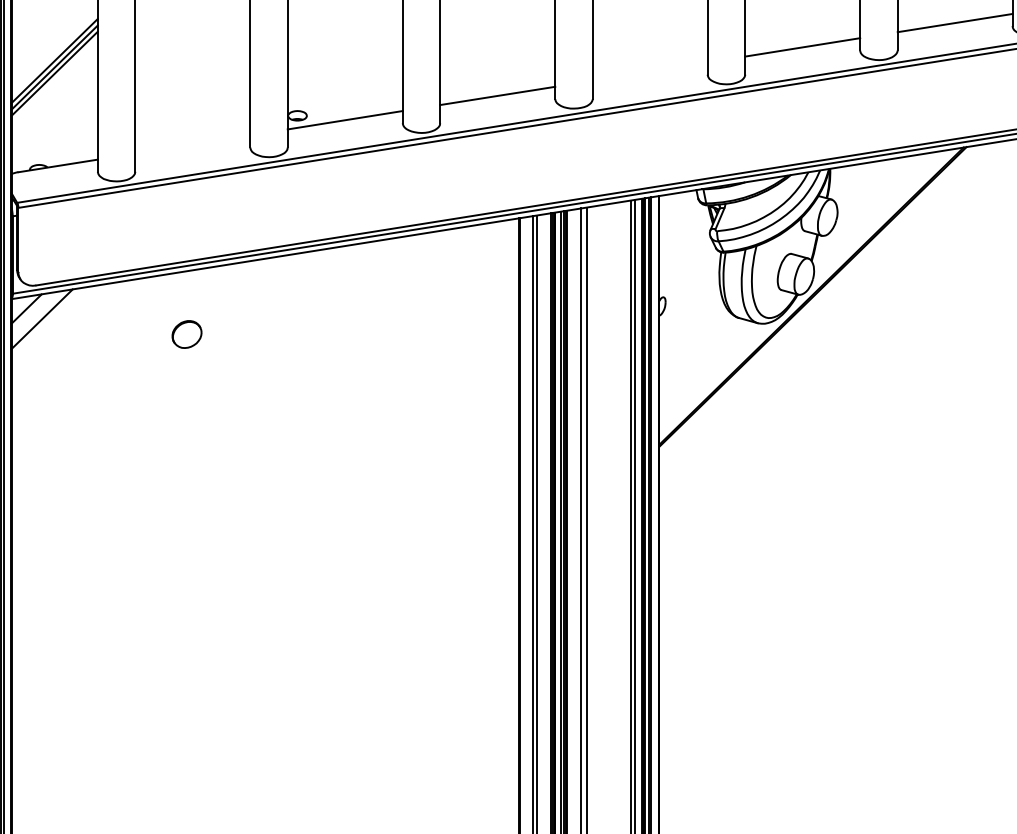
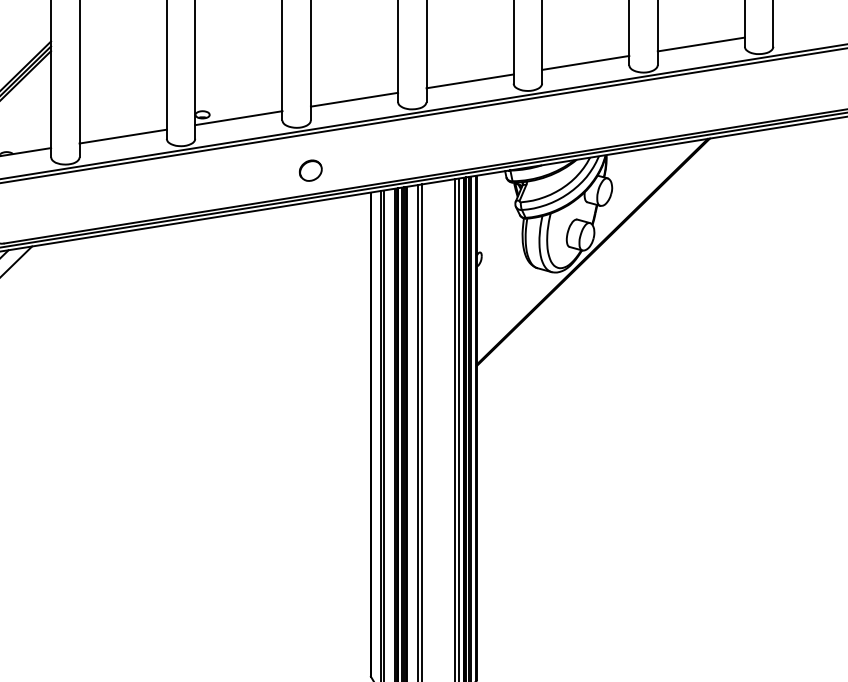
line: (649, 71) -> (469, 81), added
line: (191, 144) -> (122, 136), added
part: (186, 334) -> (310, 170), moved

